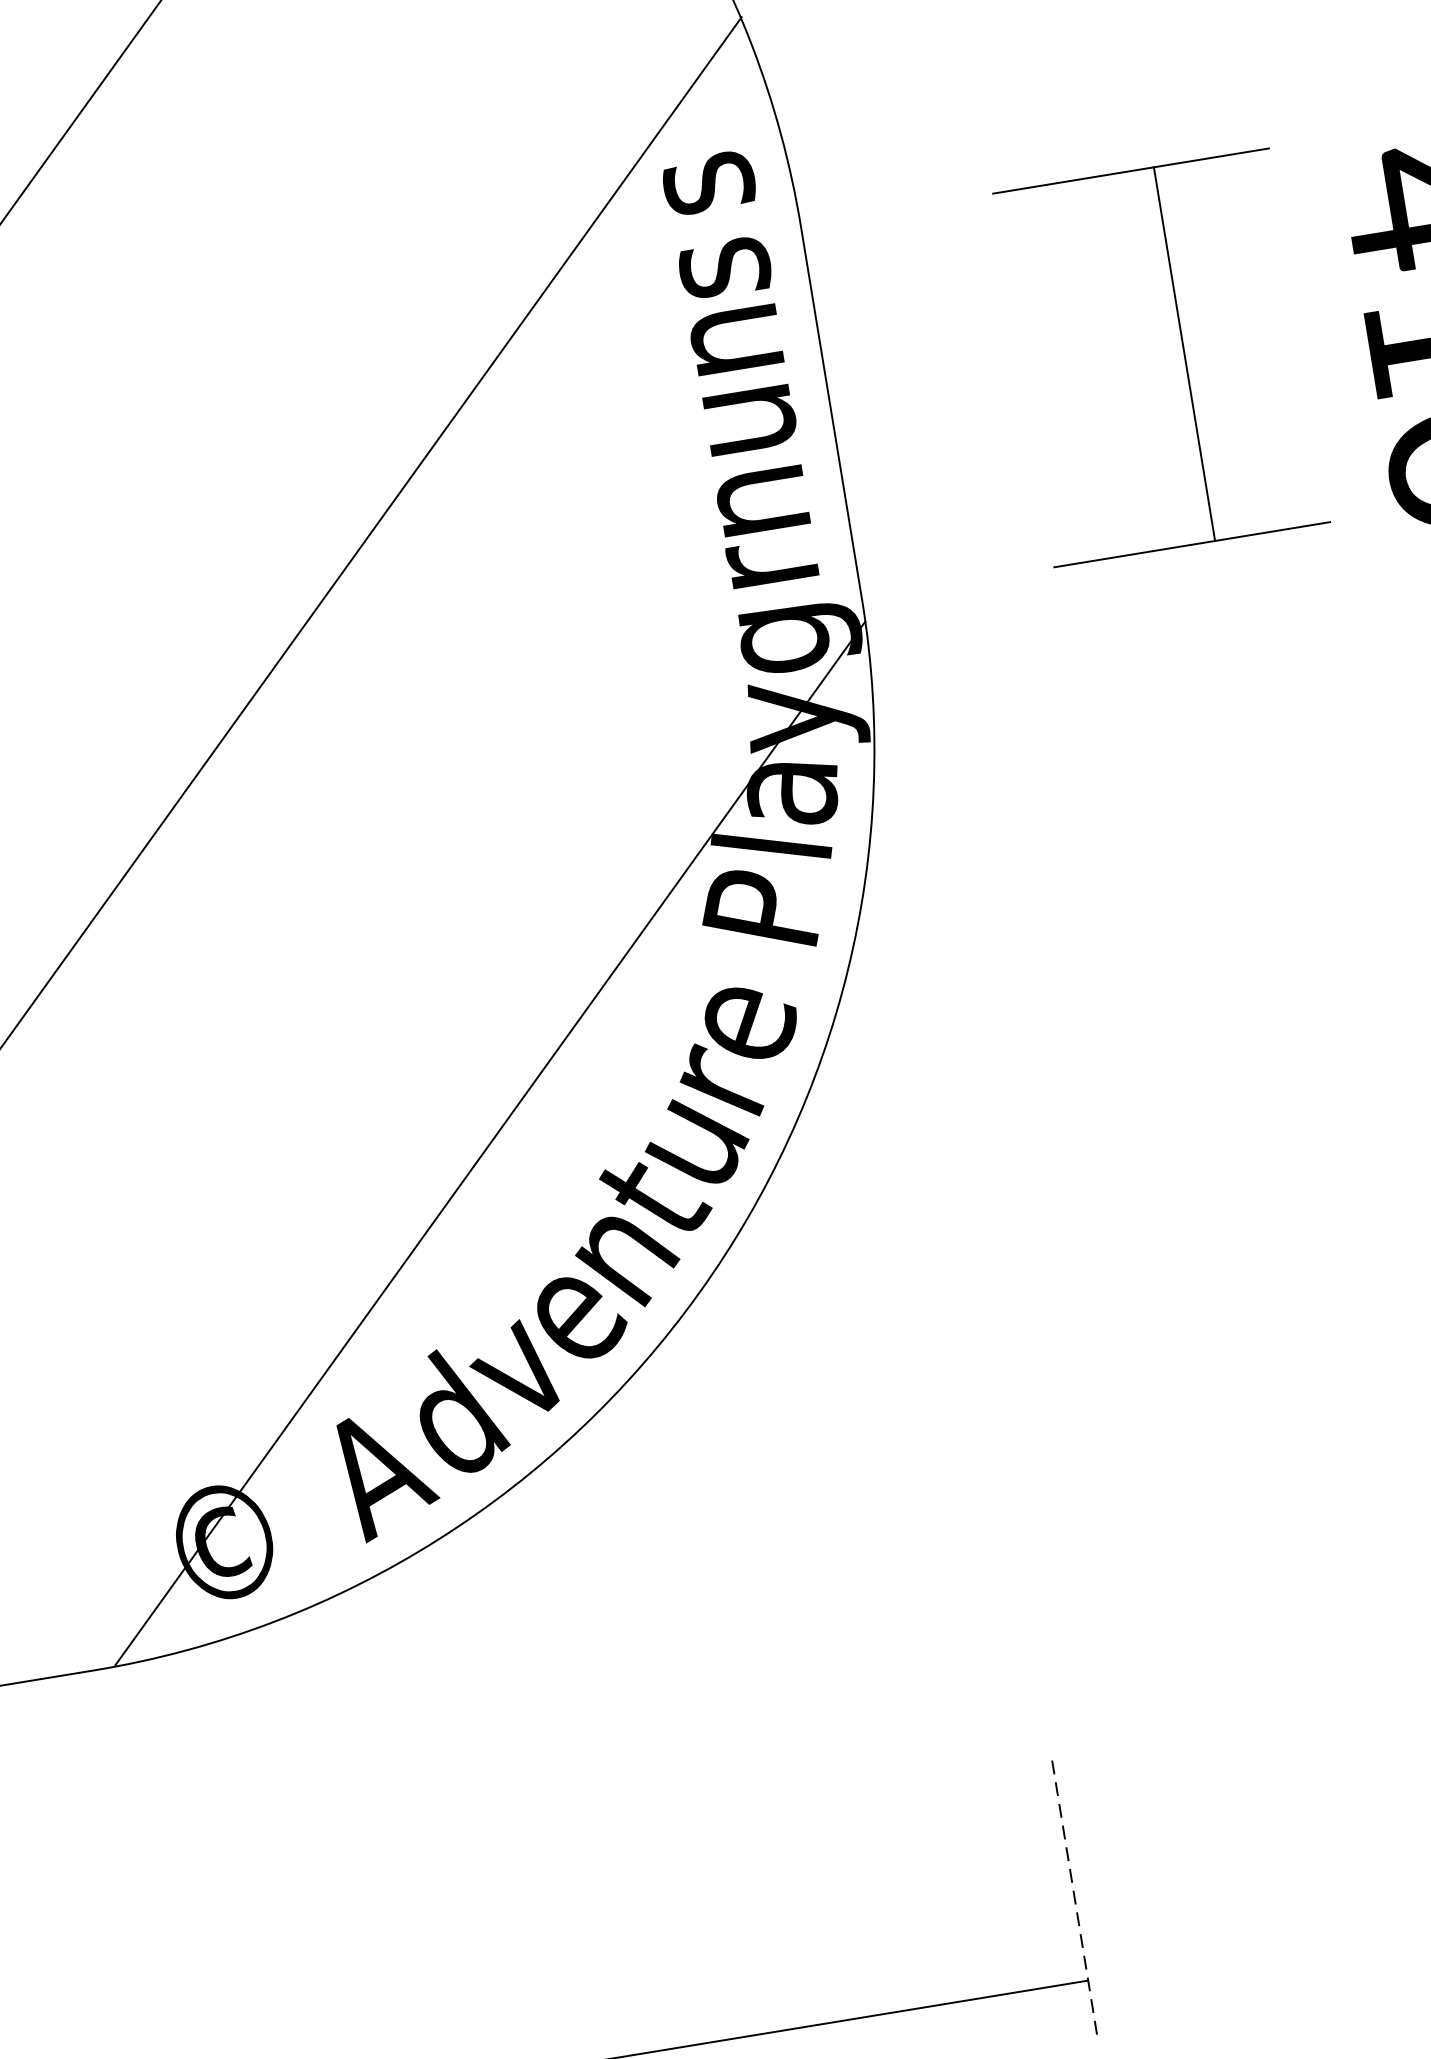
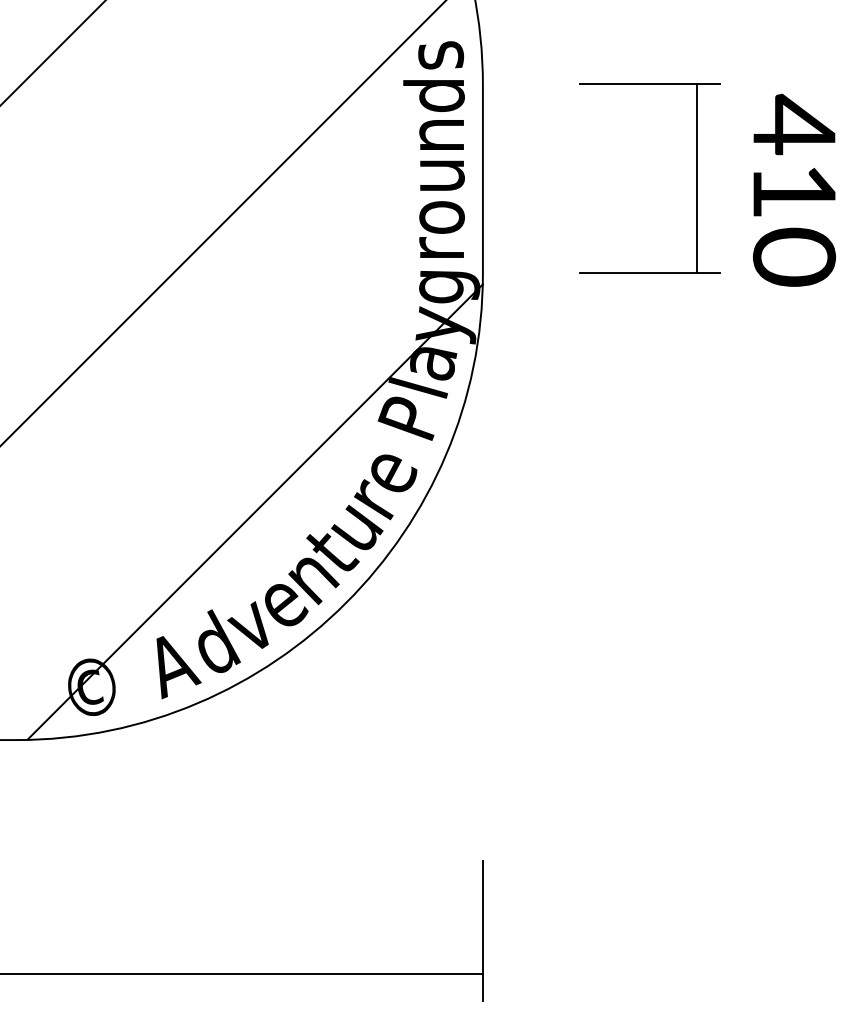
text: (707, 266) -> (433, 96), s -> d
line: (1183, 352) -> (696, 177), moved
text: (762, 502) -> (441, 217), n -> o
line: (1073, 1897) -> (482, 931), dashed -> solid

